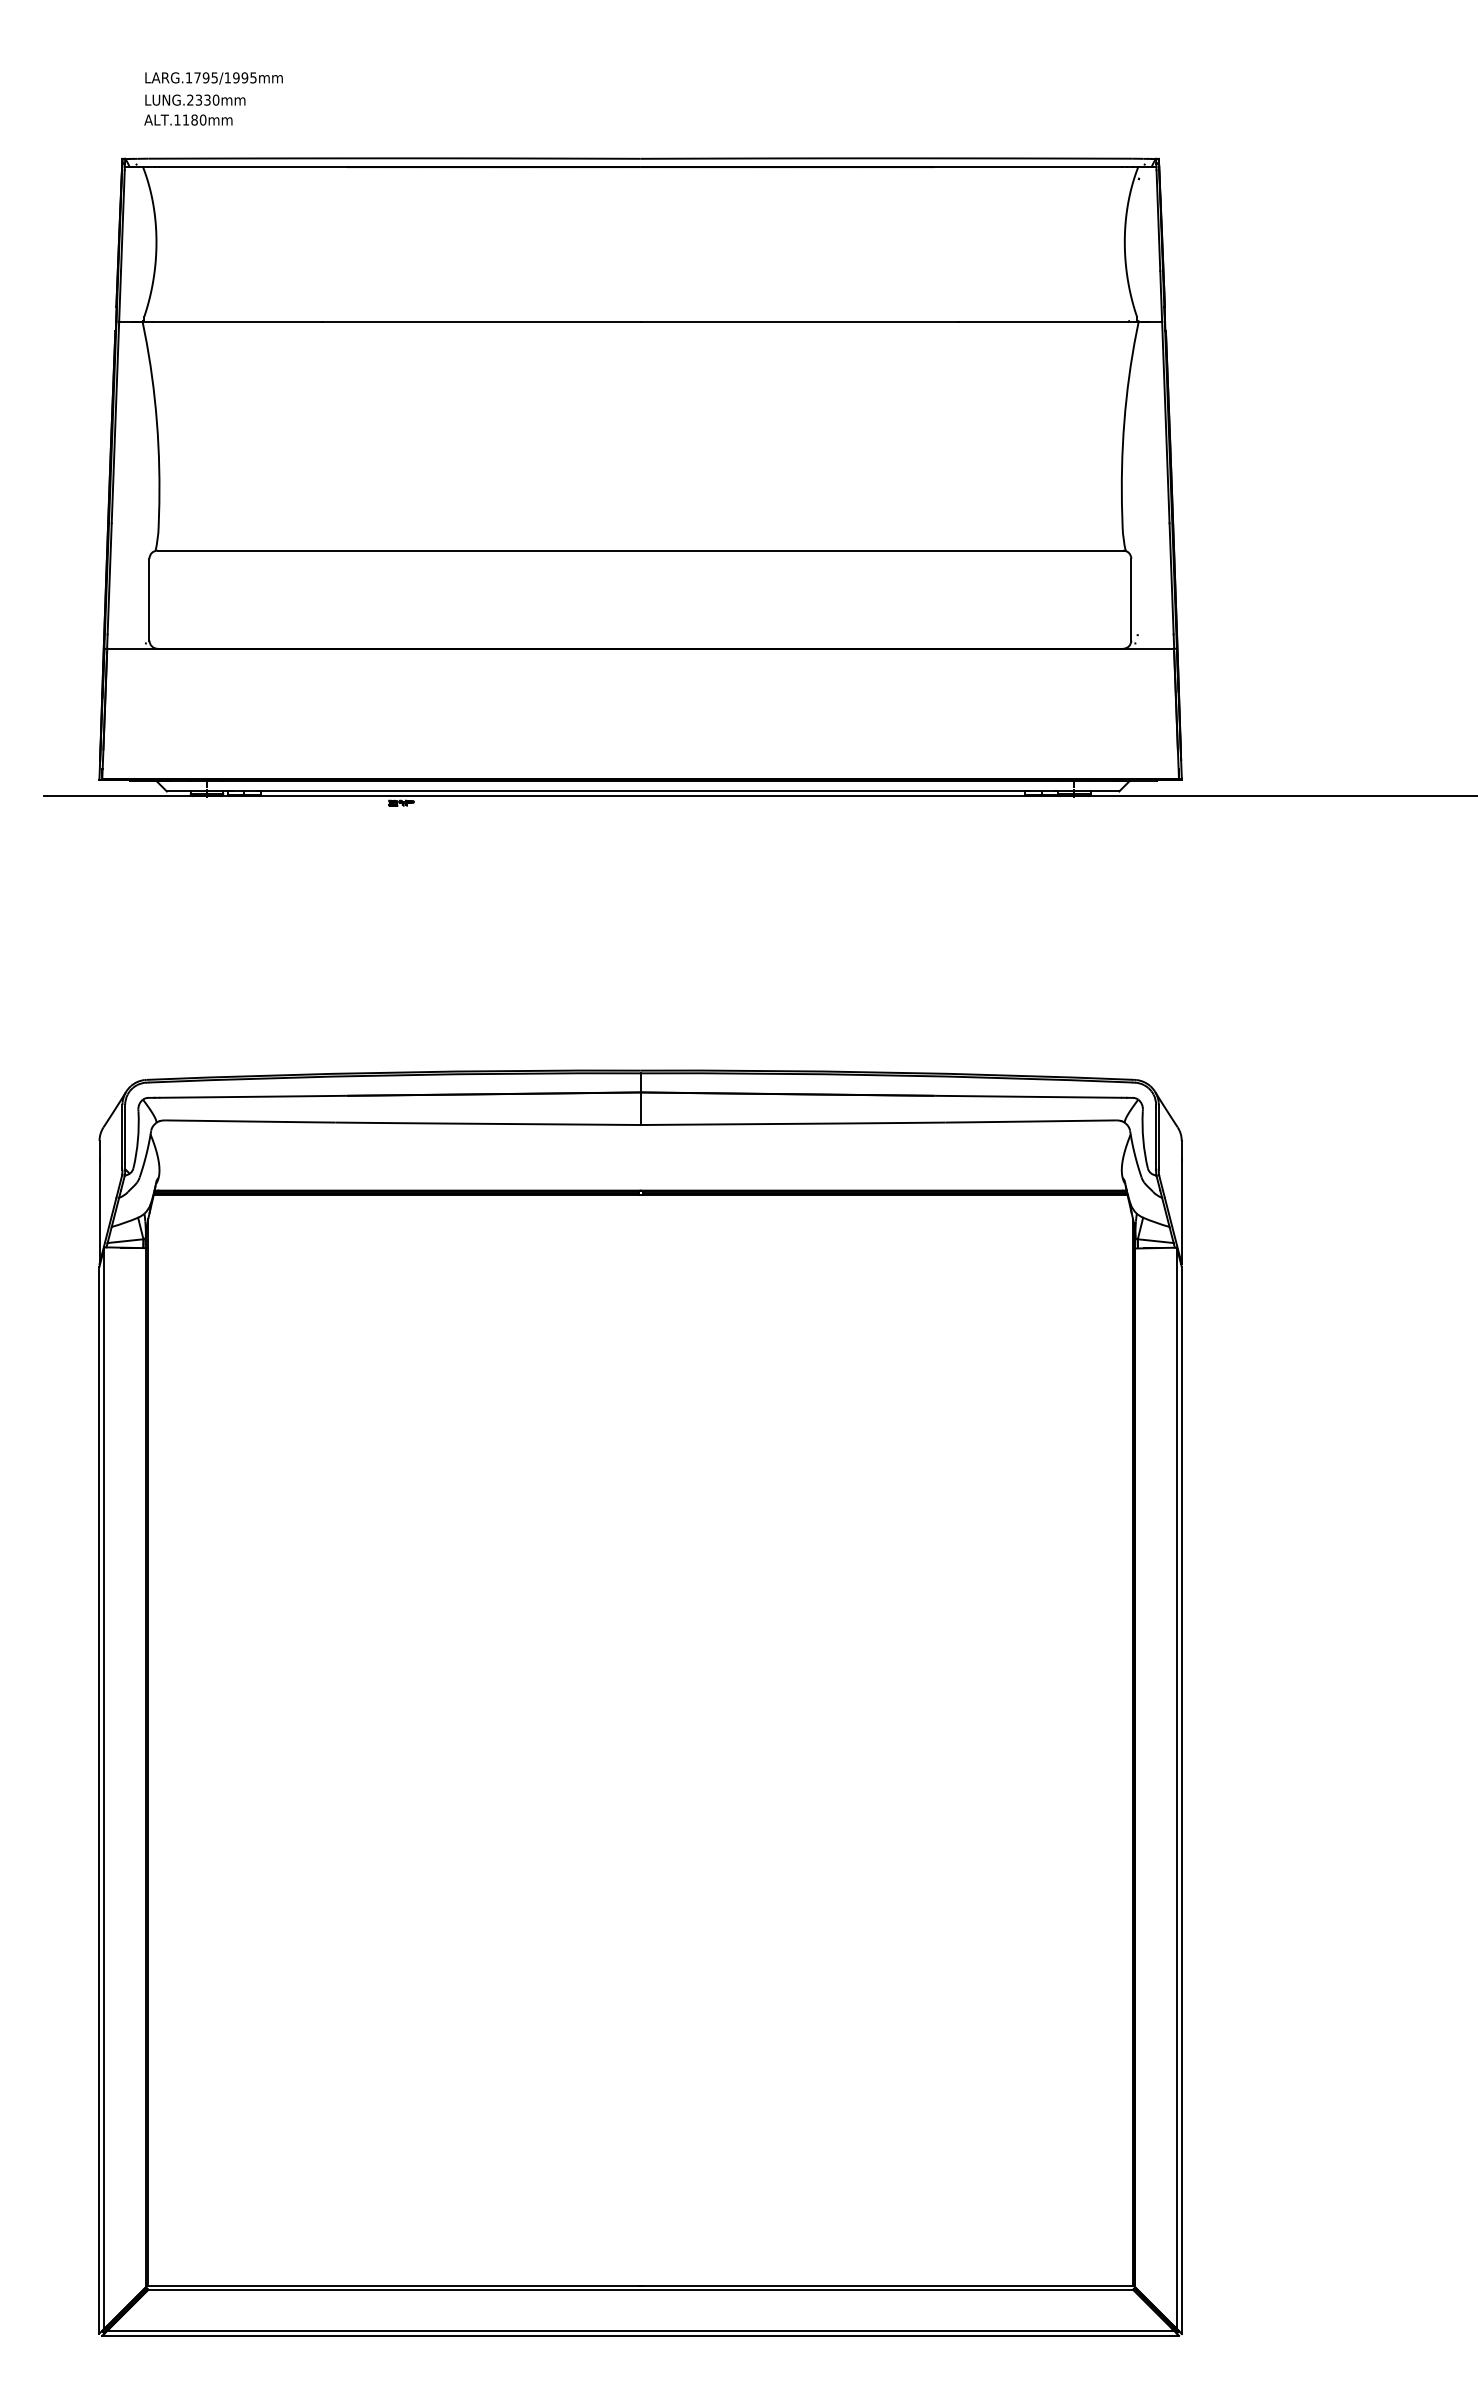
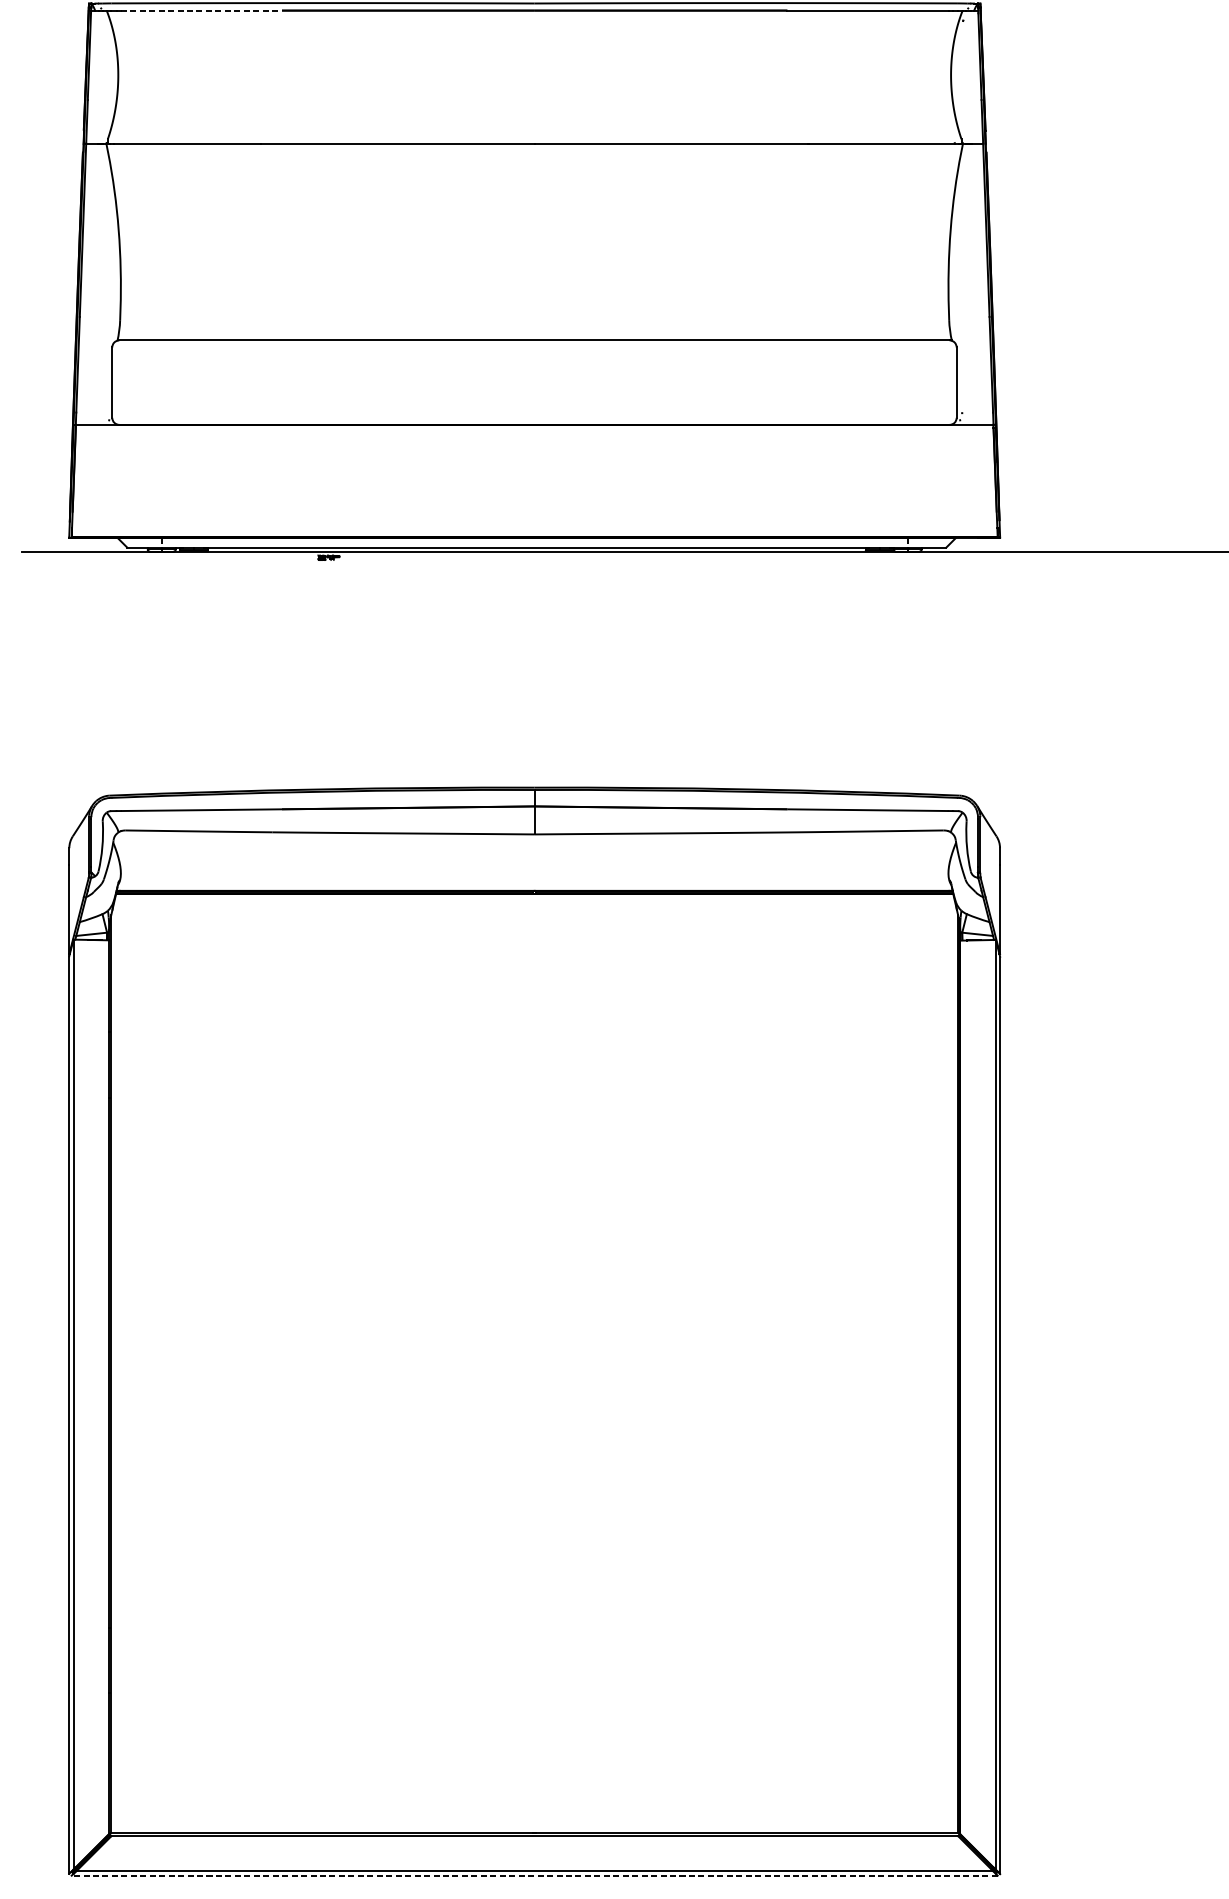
line: (253, 167) -> (201, 10), solid -> dashed
line: (640, 2335) -> (534, 1875), solid -> dashed

